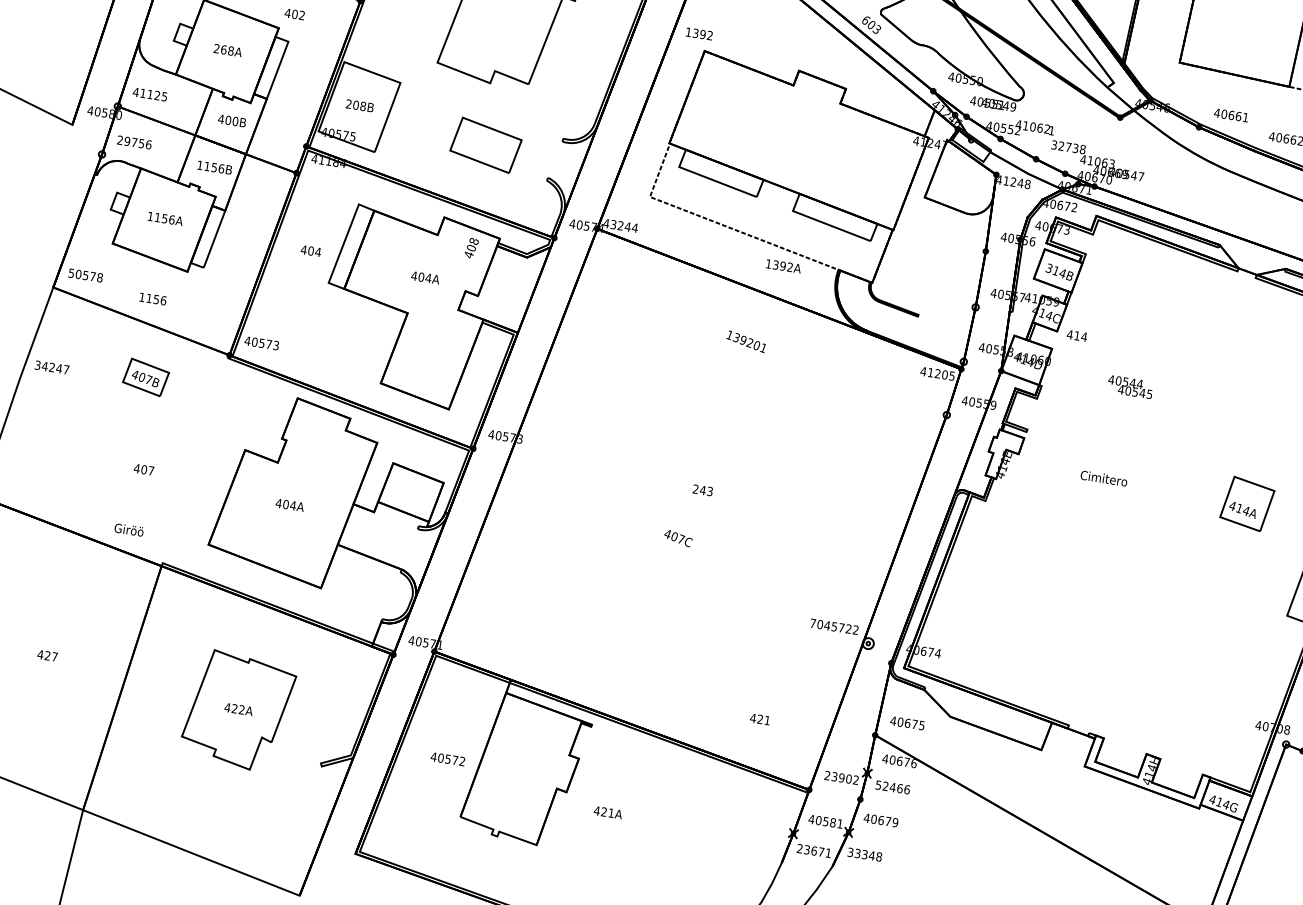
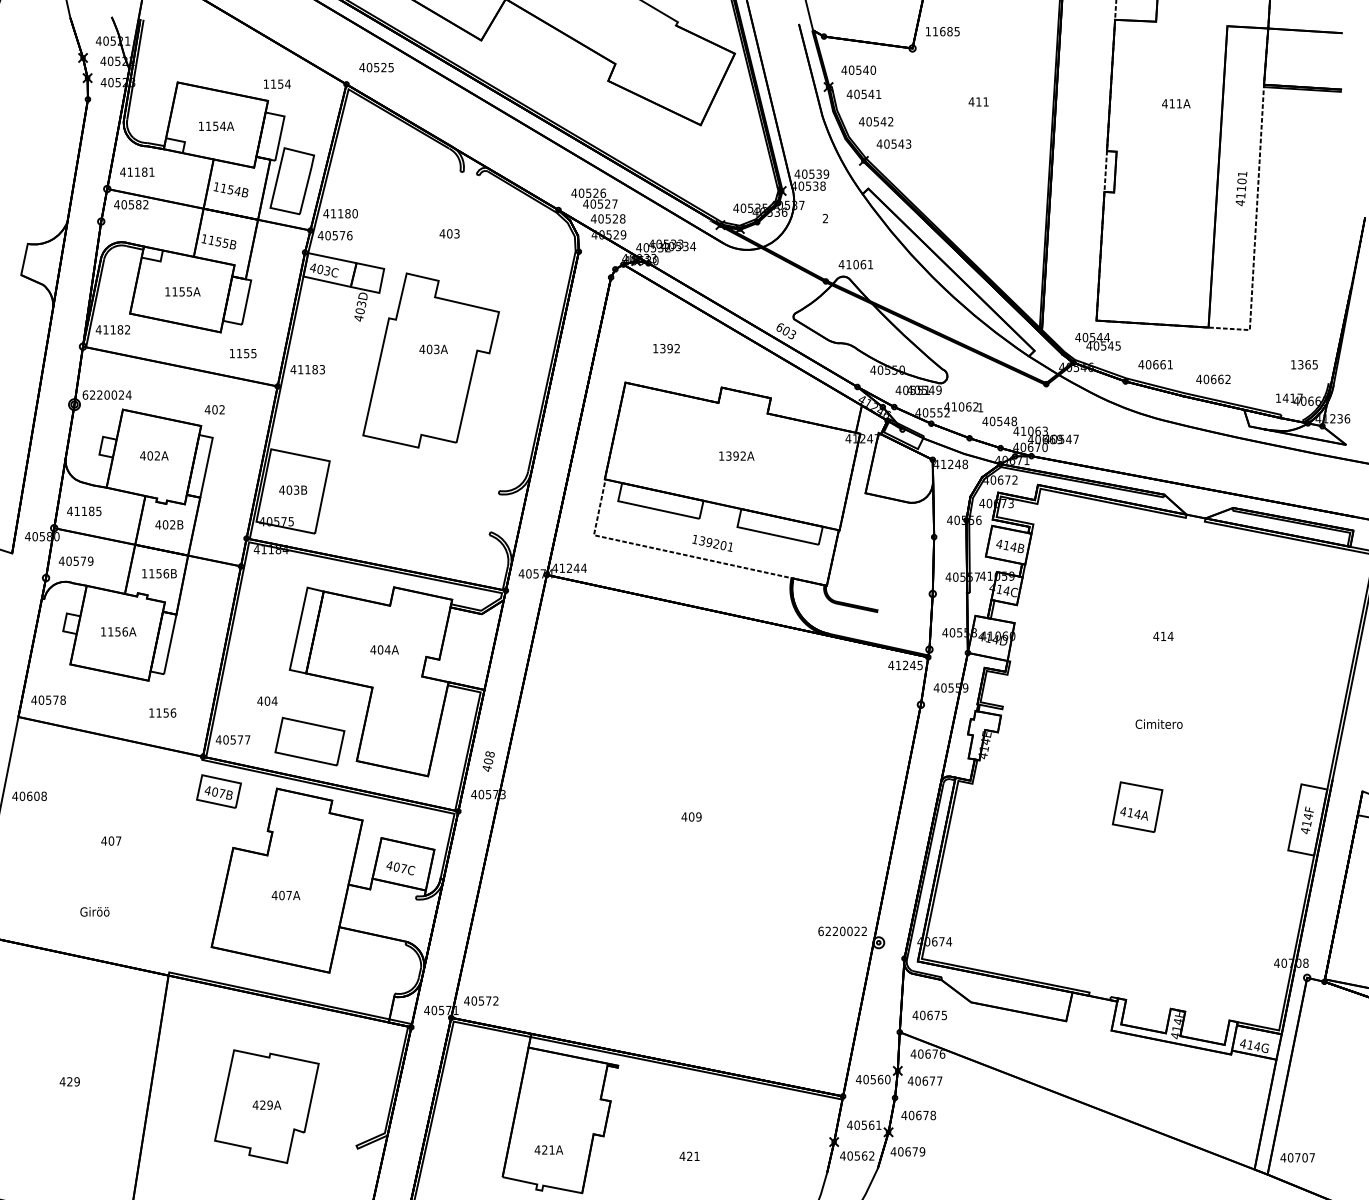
text: (699, 33) -> (666, 348), moved
text: (224, 49) -> (150, 455), 268A -> 402A
text: (157, 95) -> (91, 511), 41125 -> 41185
text: (356, 104) -> (289, 489), 208B -> 403B
text: (235, 121) -> (172, 524), 400B -> 402B
text: (133, 141) -> (75, 560), 29756 -> 40579
part: (485, 145) -> (309, 741), moved
text: (1064, 146) -> (995, 421), 32738 -> 40548
text: (612, 223) -> (561, 567), 43244 -> 41244
text: (471, 248) -> (488, 761), moved
text: (311, 250) -> (267, 700), moved
text: (783, 265) -> (736, 455), moved
text: (1049, 267) -> (999, 543), 314B -> 414B
text: (71, 272) -> (34, 699), 50578 -> 40578
text: (152, 298) -> (162, 712), moved
text: (1077, 334) -> (1163, 635), moved
text: (746, 341) -> (712, 543), moved
text: (276, 345) -> (247, 739), 40573 -> 40577
text: (51, 367) -> (29, 796), 34247 -> 40608
text: (944, 374) -> (912, 665), 41205 -> 41245
part: (145, 377) -> (218, 791), moved
text: (1129, 386) -> (1097, 341), moved
text: (144, 469) -> (111, 840), moved
text: (1103, 477) -> (1158, 723), moved
text: (702, 489) -> (691, 816), 243 -> 409
part: (1247, 503) -> (1137, 806), moved
text: (293, 505) -> (289, 895), 404A -> 407A
text: (128, 529) -> (94, 911), moved
text: (678, 538) -> (400, 868), moved
text: (827, 625) -> (835, 931), 7045722 -> 6220022
text: (54, 656) -> (76, 1081), 427 -> 429
text: (241, 709) -> (269, 1104), 422A -> 429A
text: (760, 718) -> (689, 1155), moved
text: (448, 758) -> (481, 1000), moved
text: (840, 777) -> (872, 1079), 23902 -> 40560
text: (892, 786) -> (924, 1080), 52466 -> 40677
text: (607, 812) -> (548, 1149), moved
text: (833, 822) -> (871, 1124), 40581 -> 40561
text: (895, 822) -> (933, 1115), 40679 -> 40678
text: (814, 850) -> (857, 1155), 23671 -> 40562
text: (864, 854) -> (907, 1151), 33348 -> 40679

